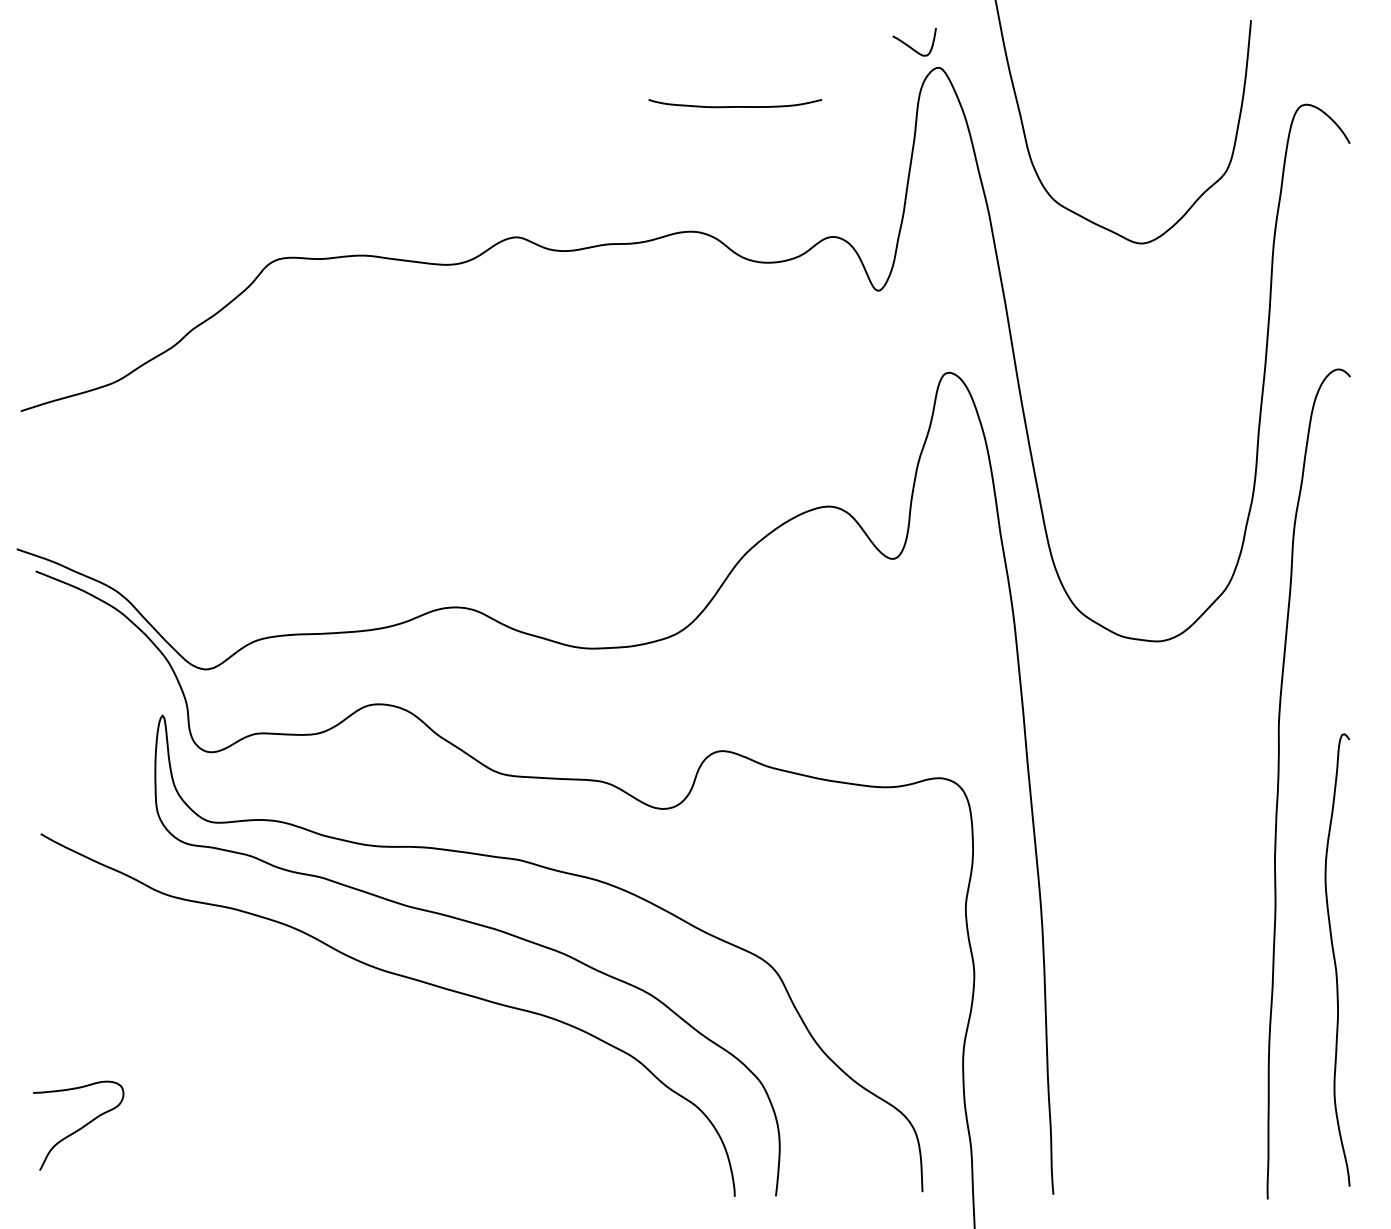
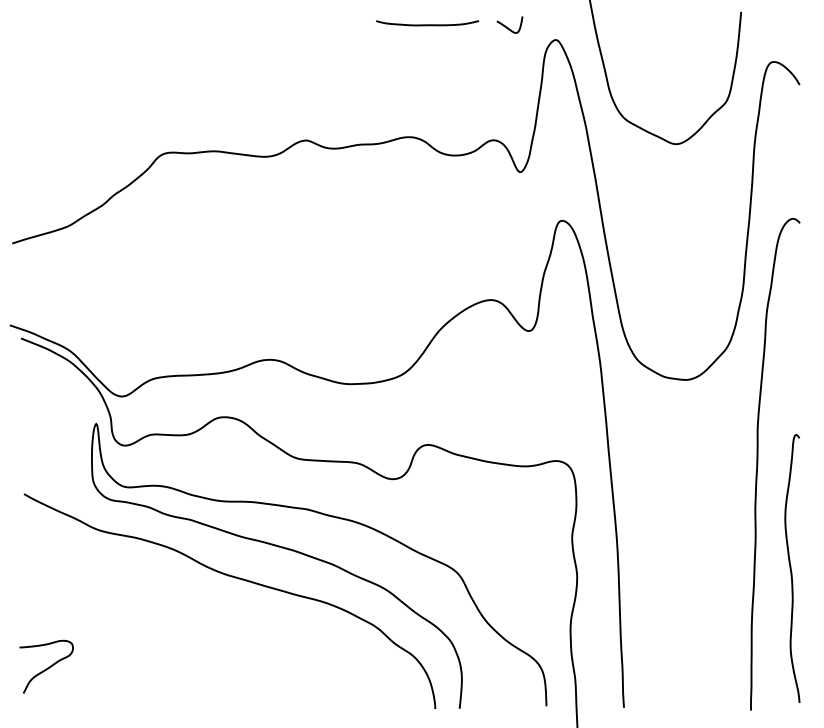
curve: (912, 46) -> (508, 27), moved
curve: (735, 105) -> (427, 24), moved

